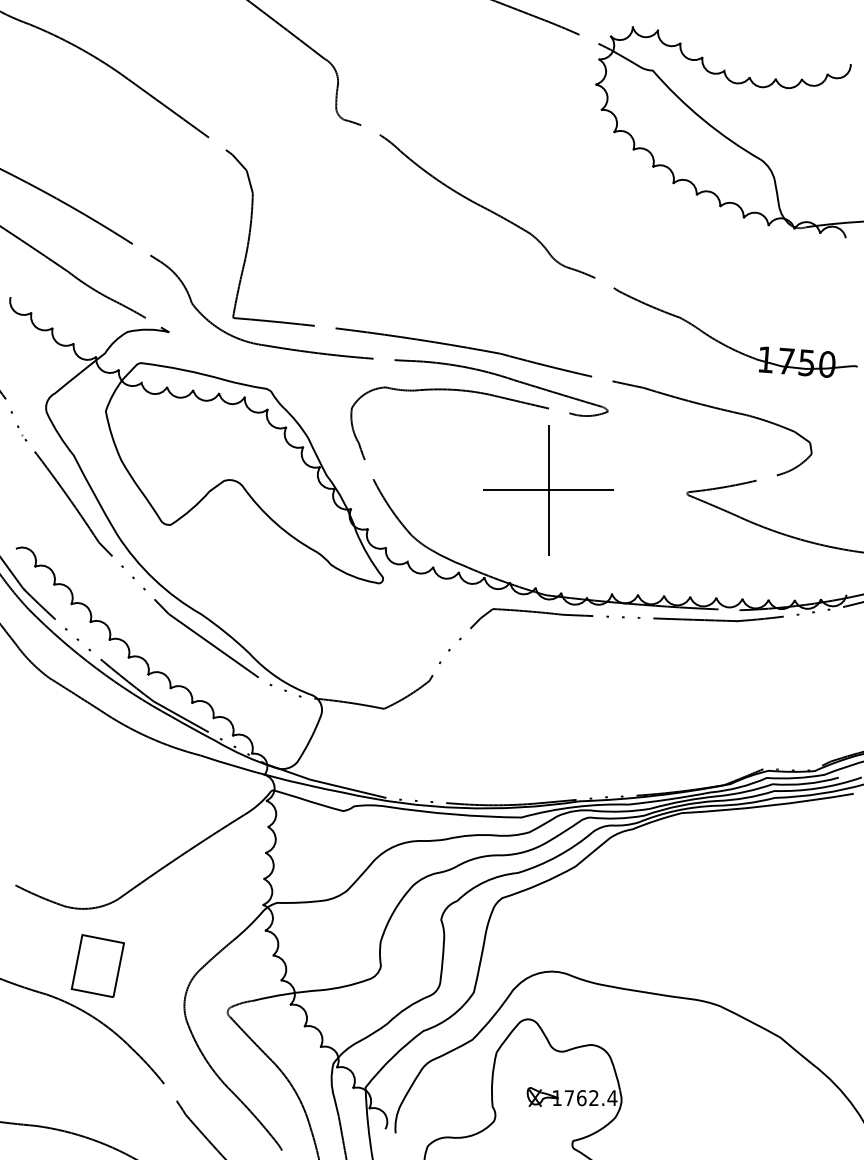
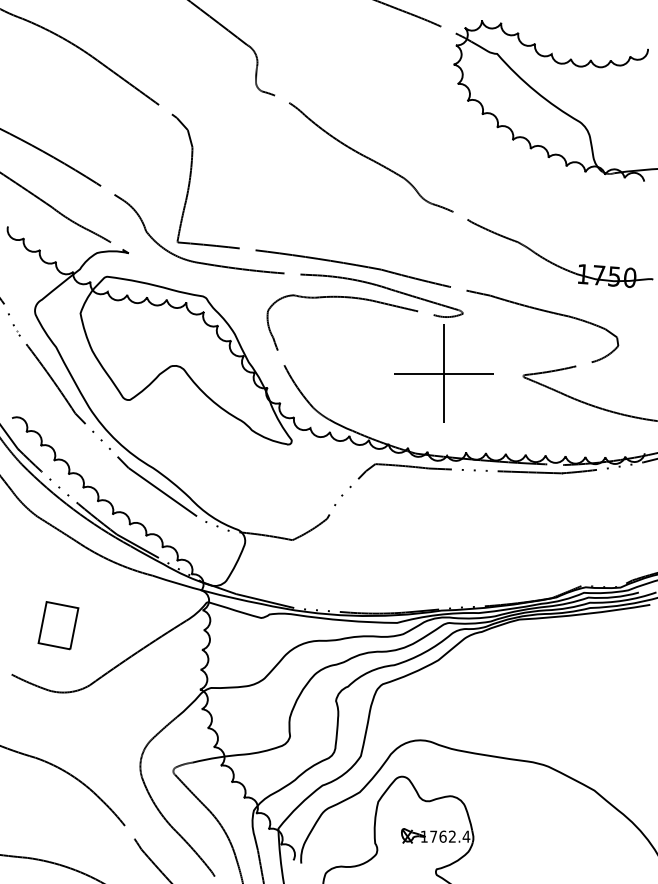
part: (548, 490) -> (443, 373), moved
part: (97, 965) -> (58, 625), moved

